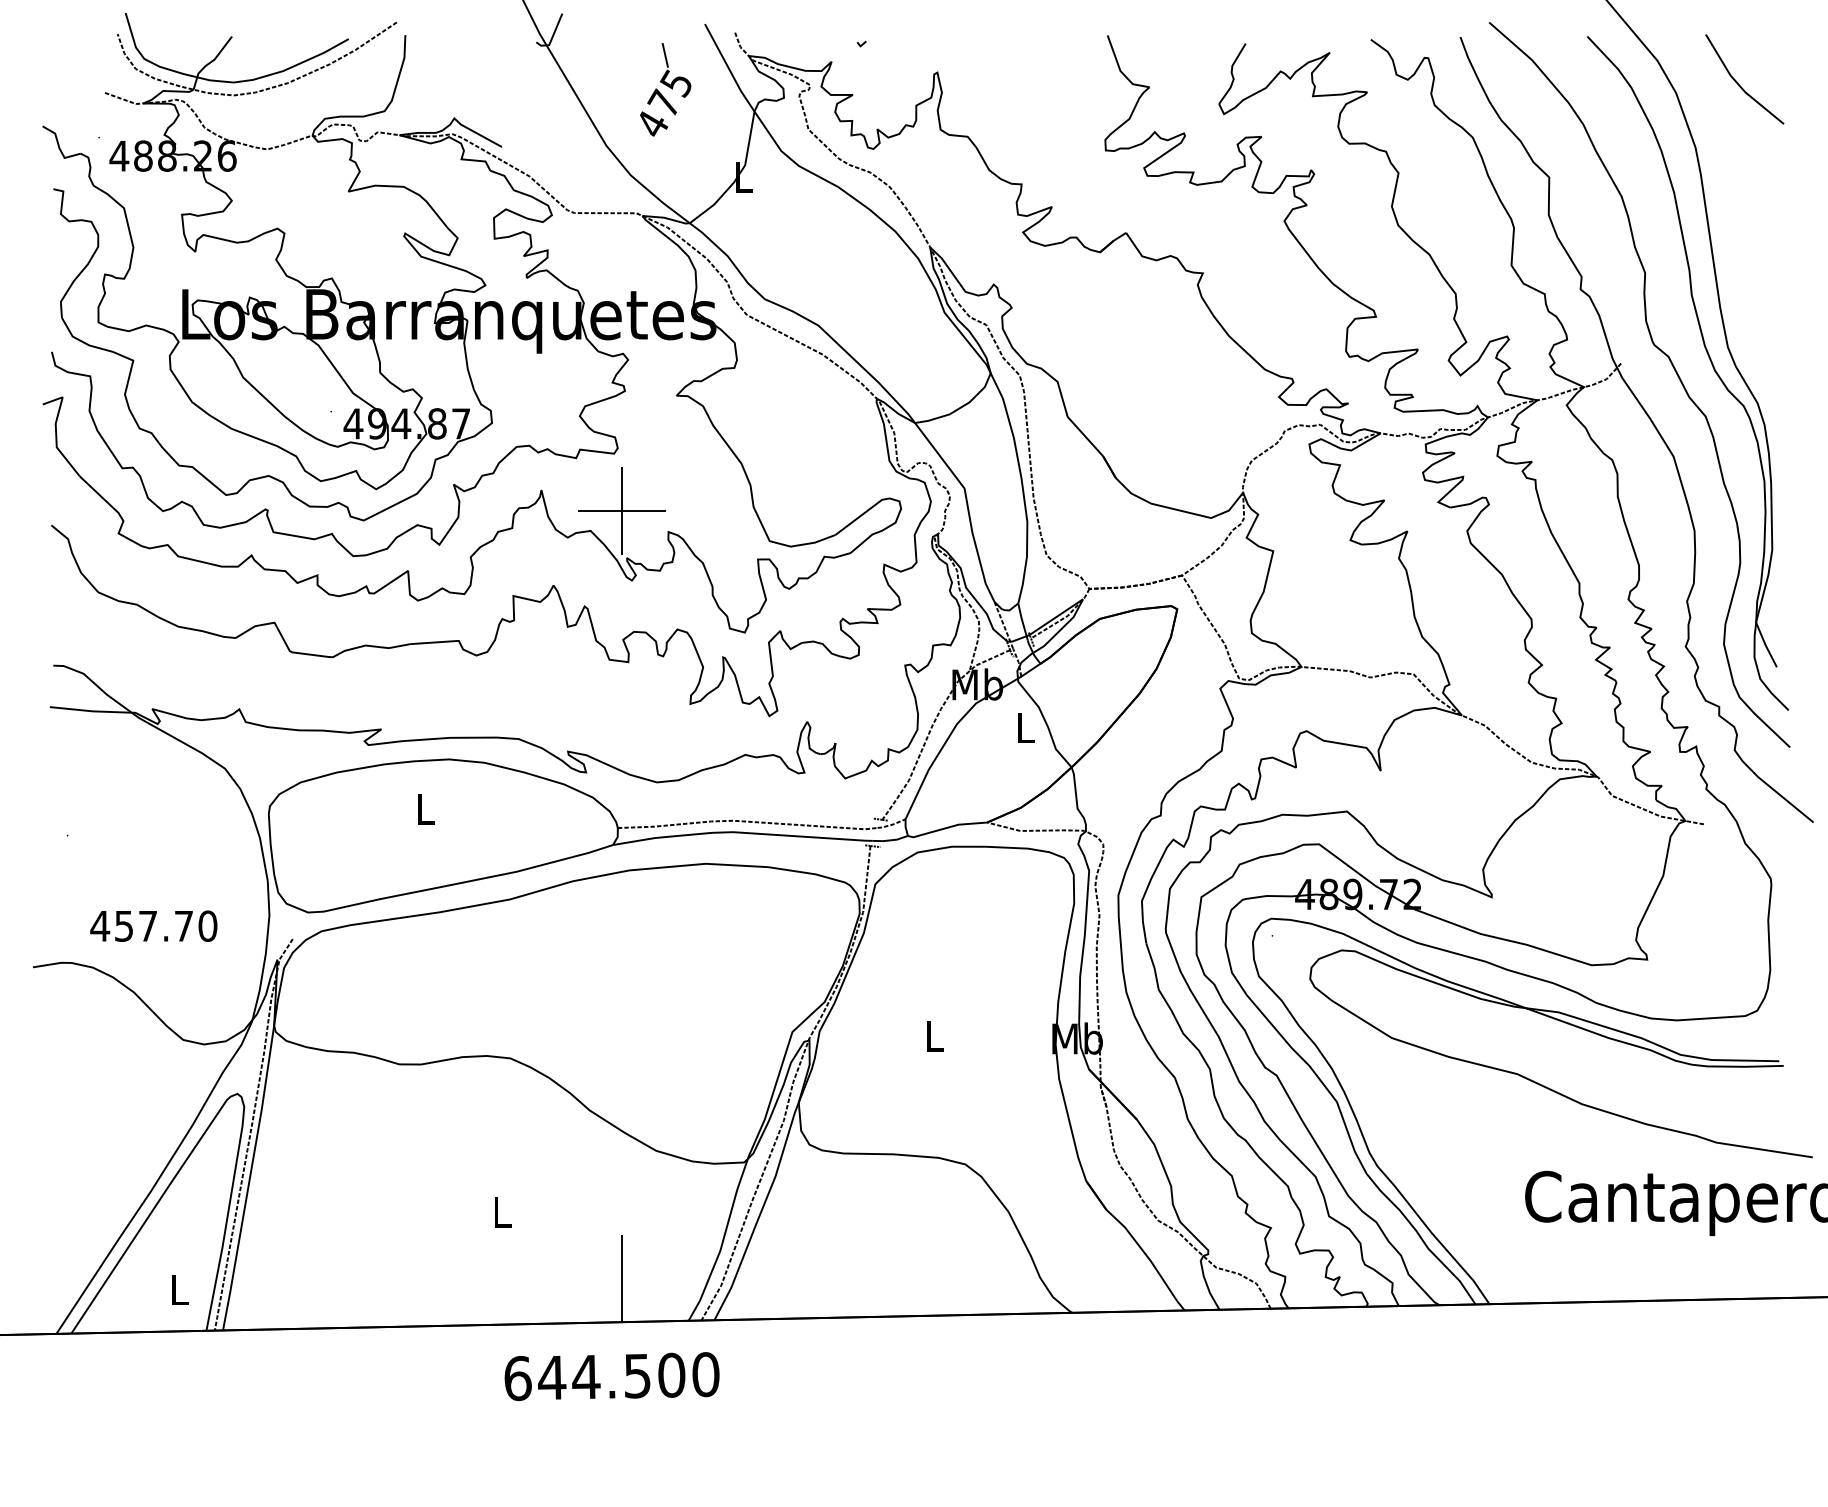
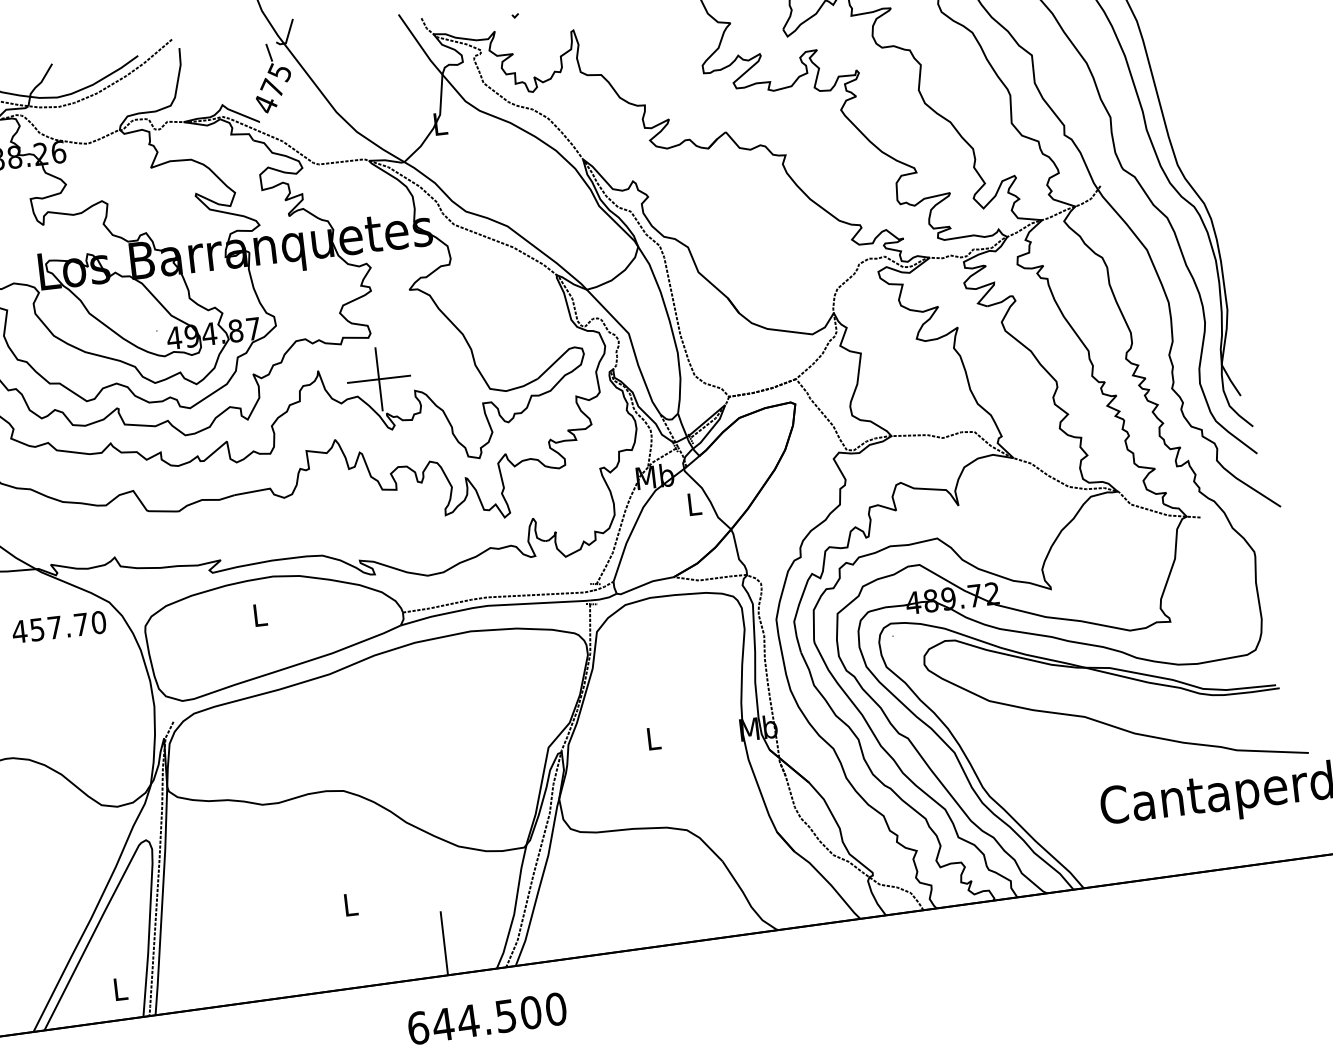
part: (665, 89) -> (272, 77), moved
text: (153, 925) -> (58, 626), moved
text: (611, 1376) -> (486, 1018), moved

